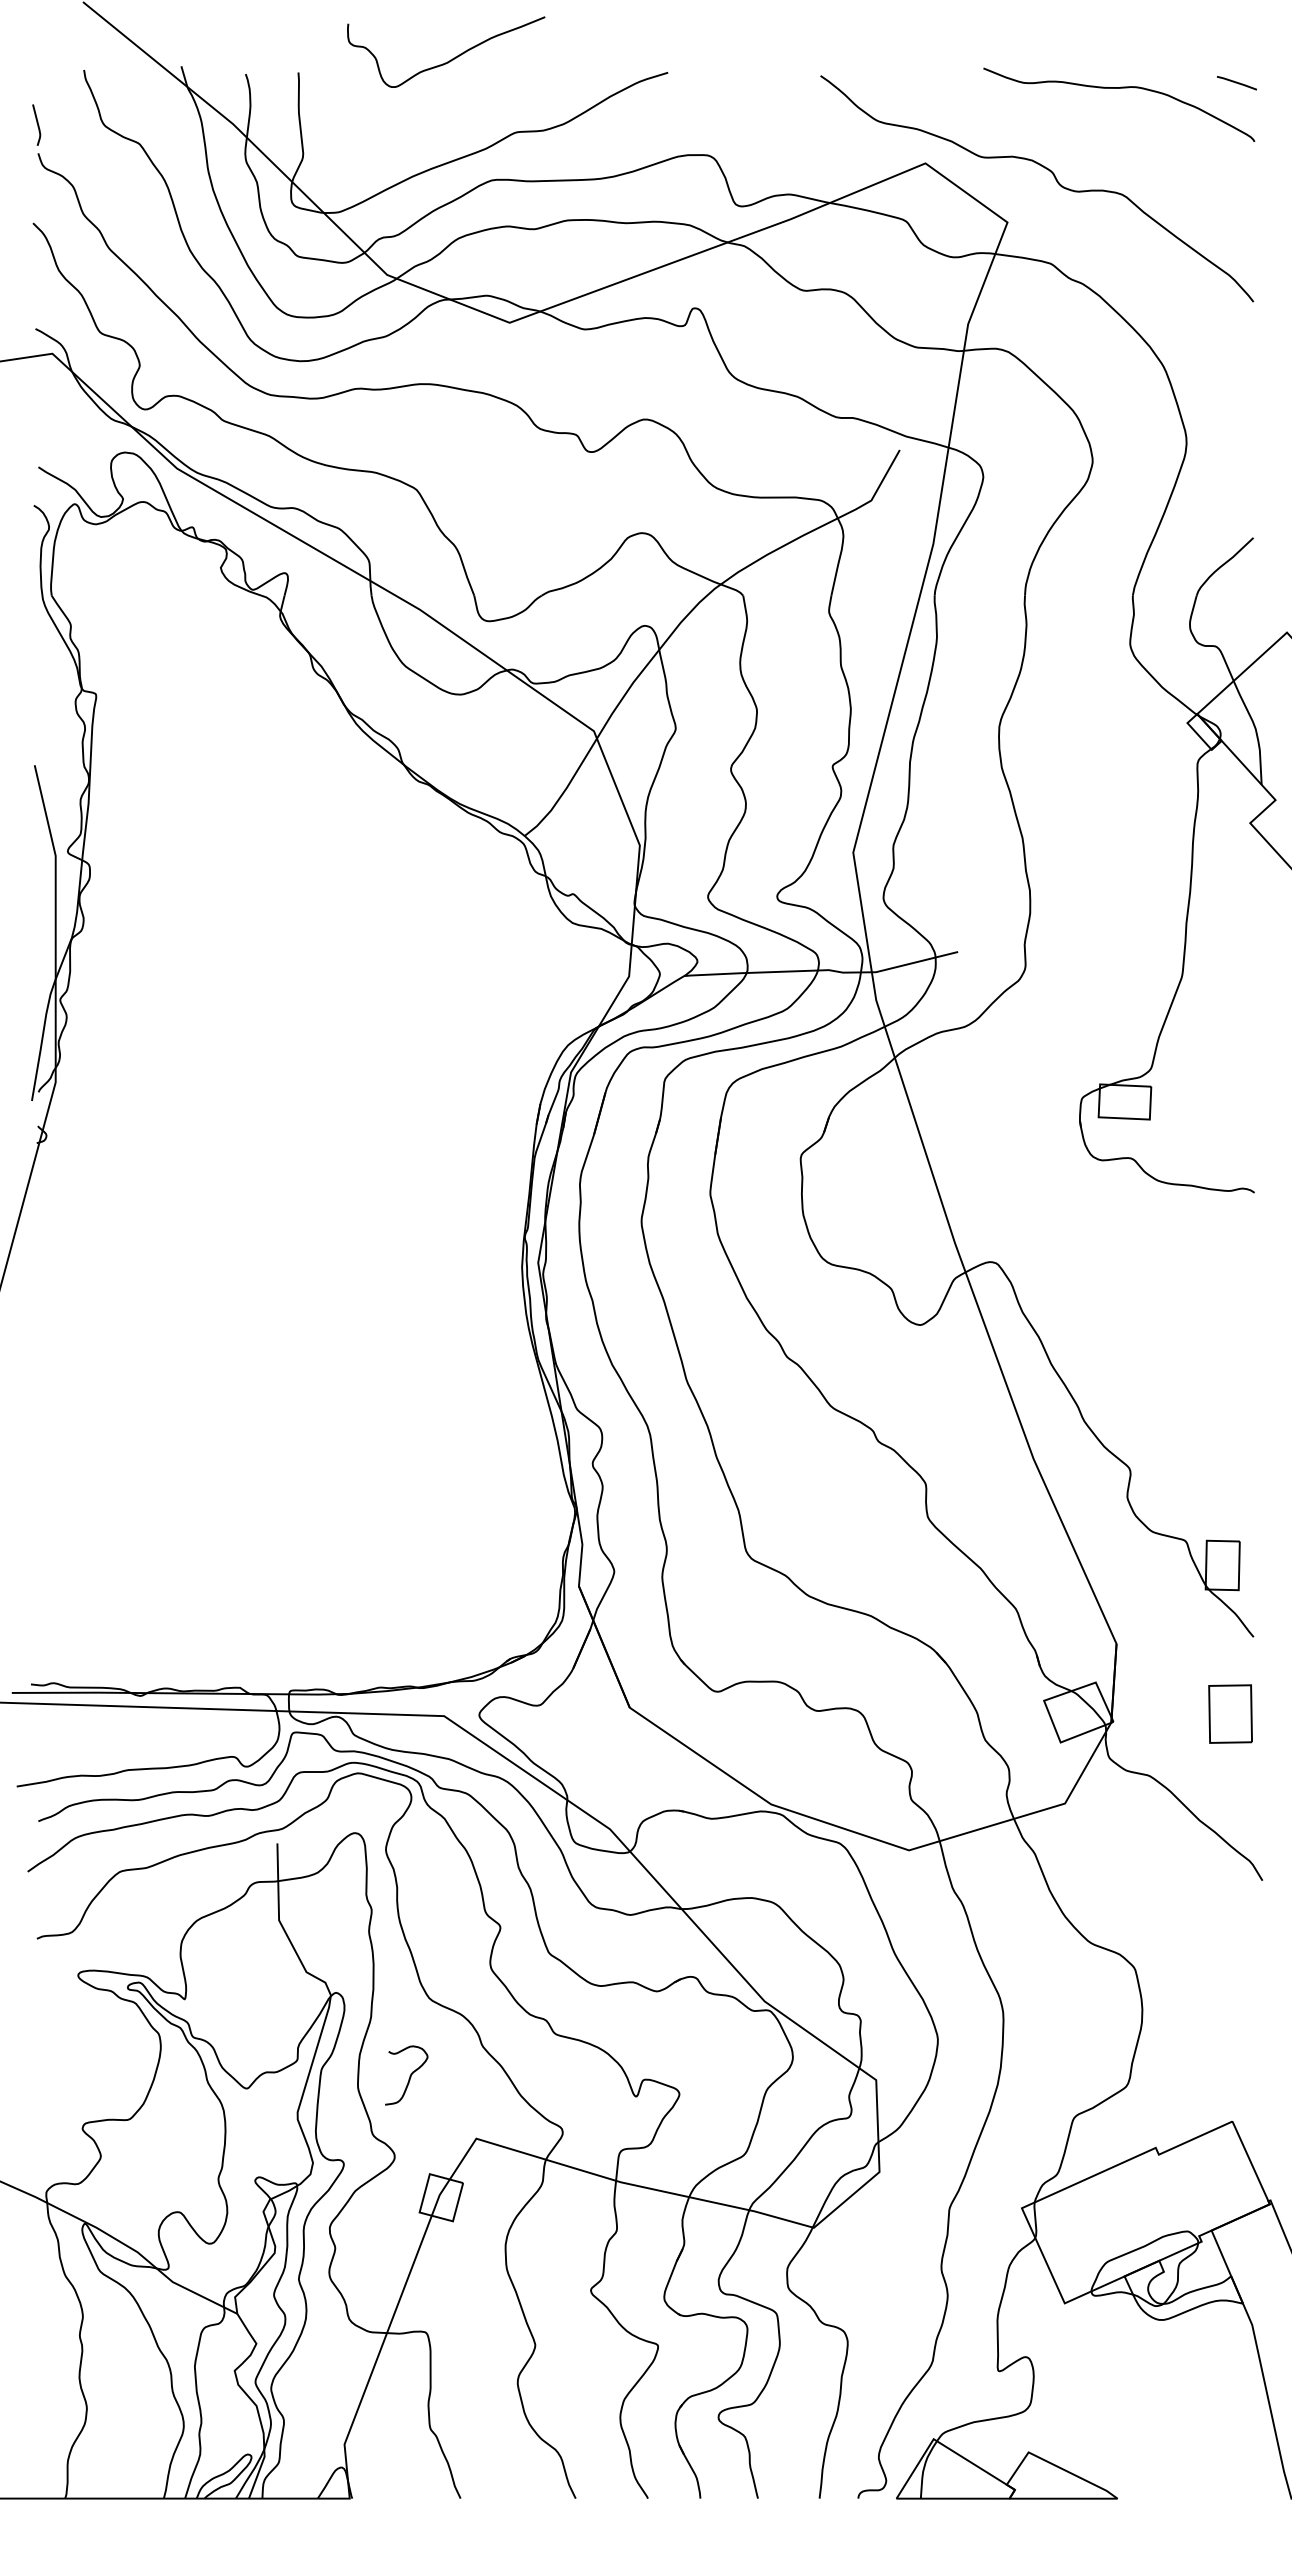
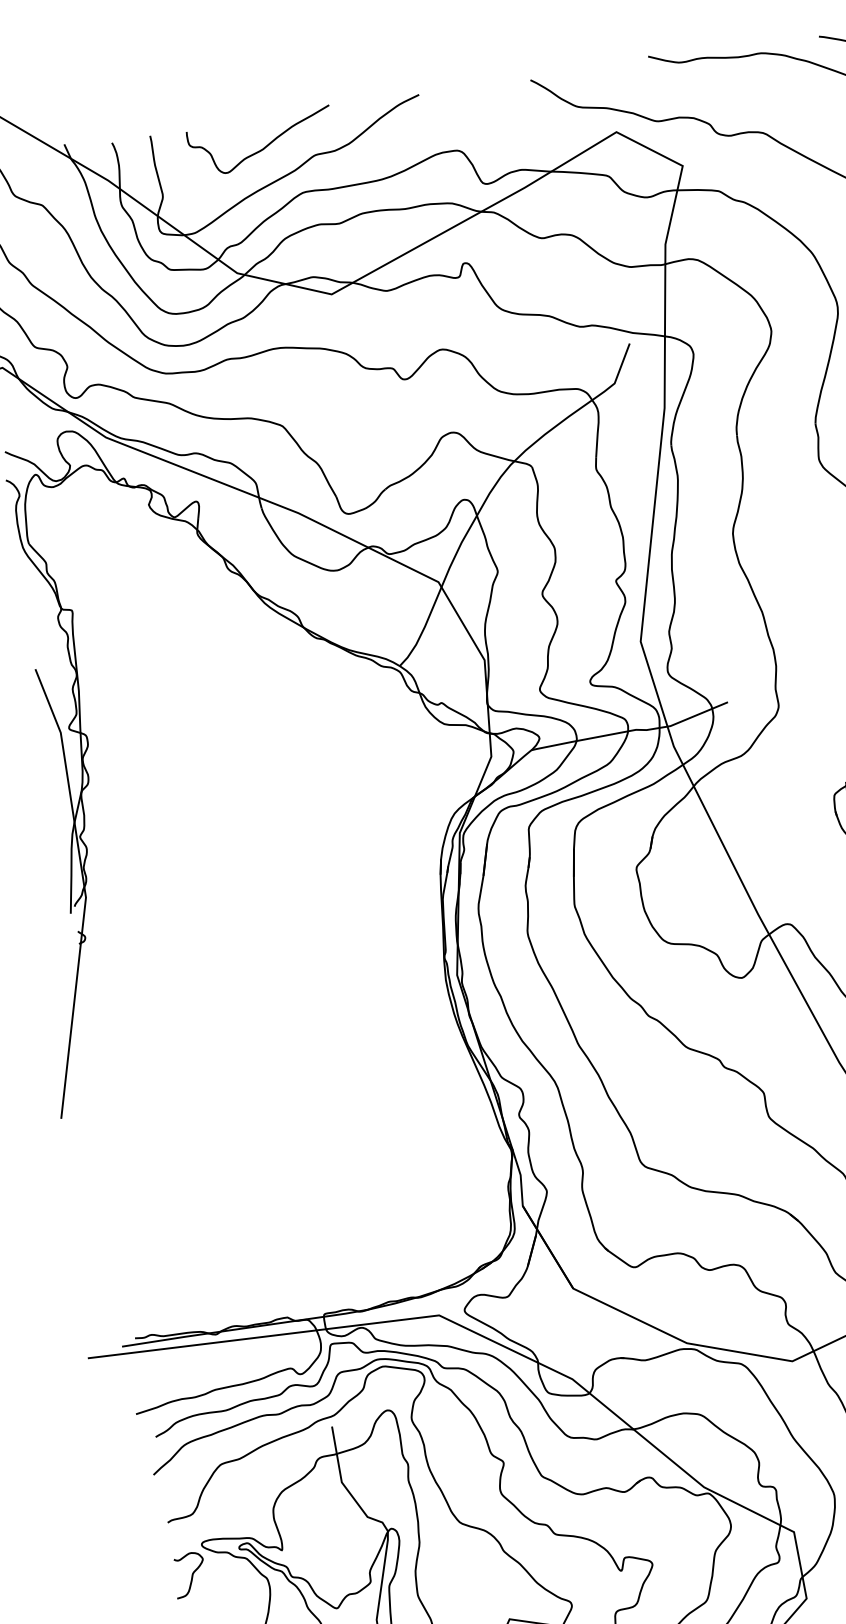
curve: (450, 59) -> (265, 146), moved
curve: (409, 2076) -> (191, 1575), moved

